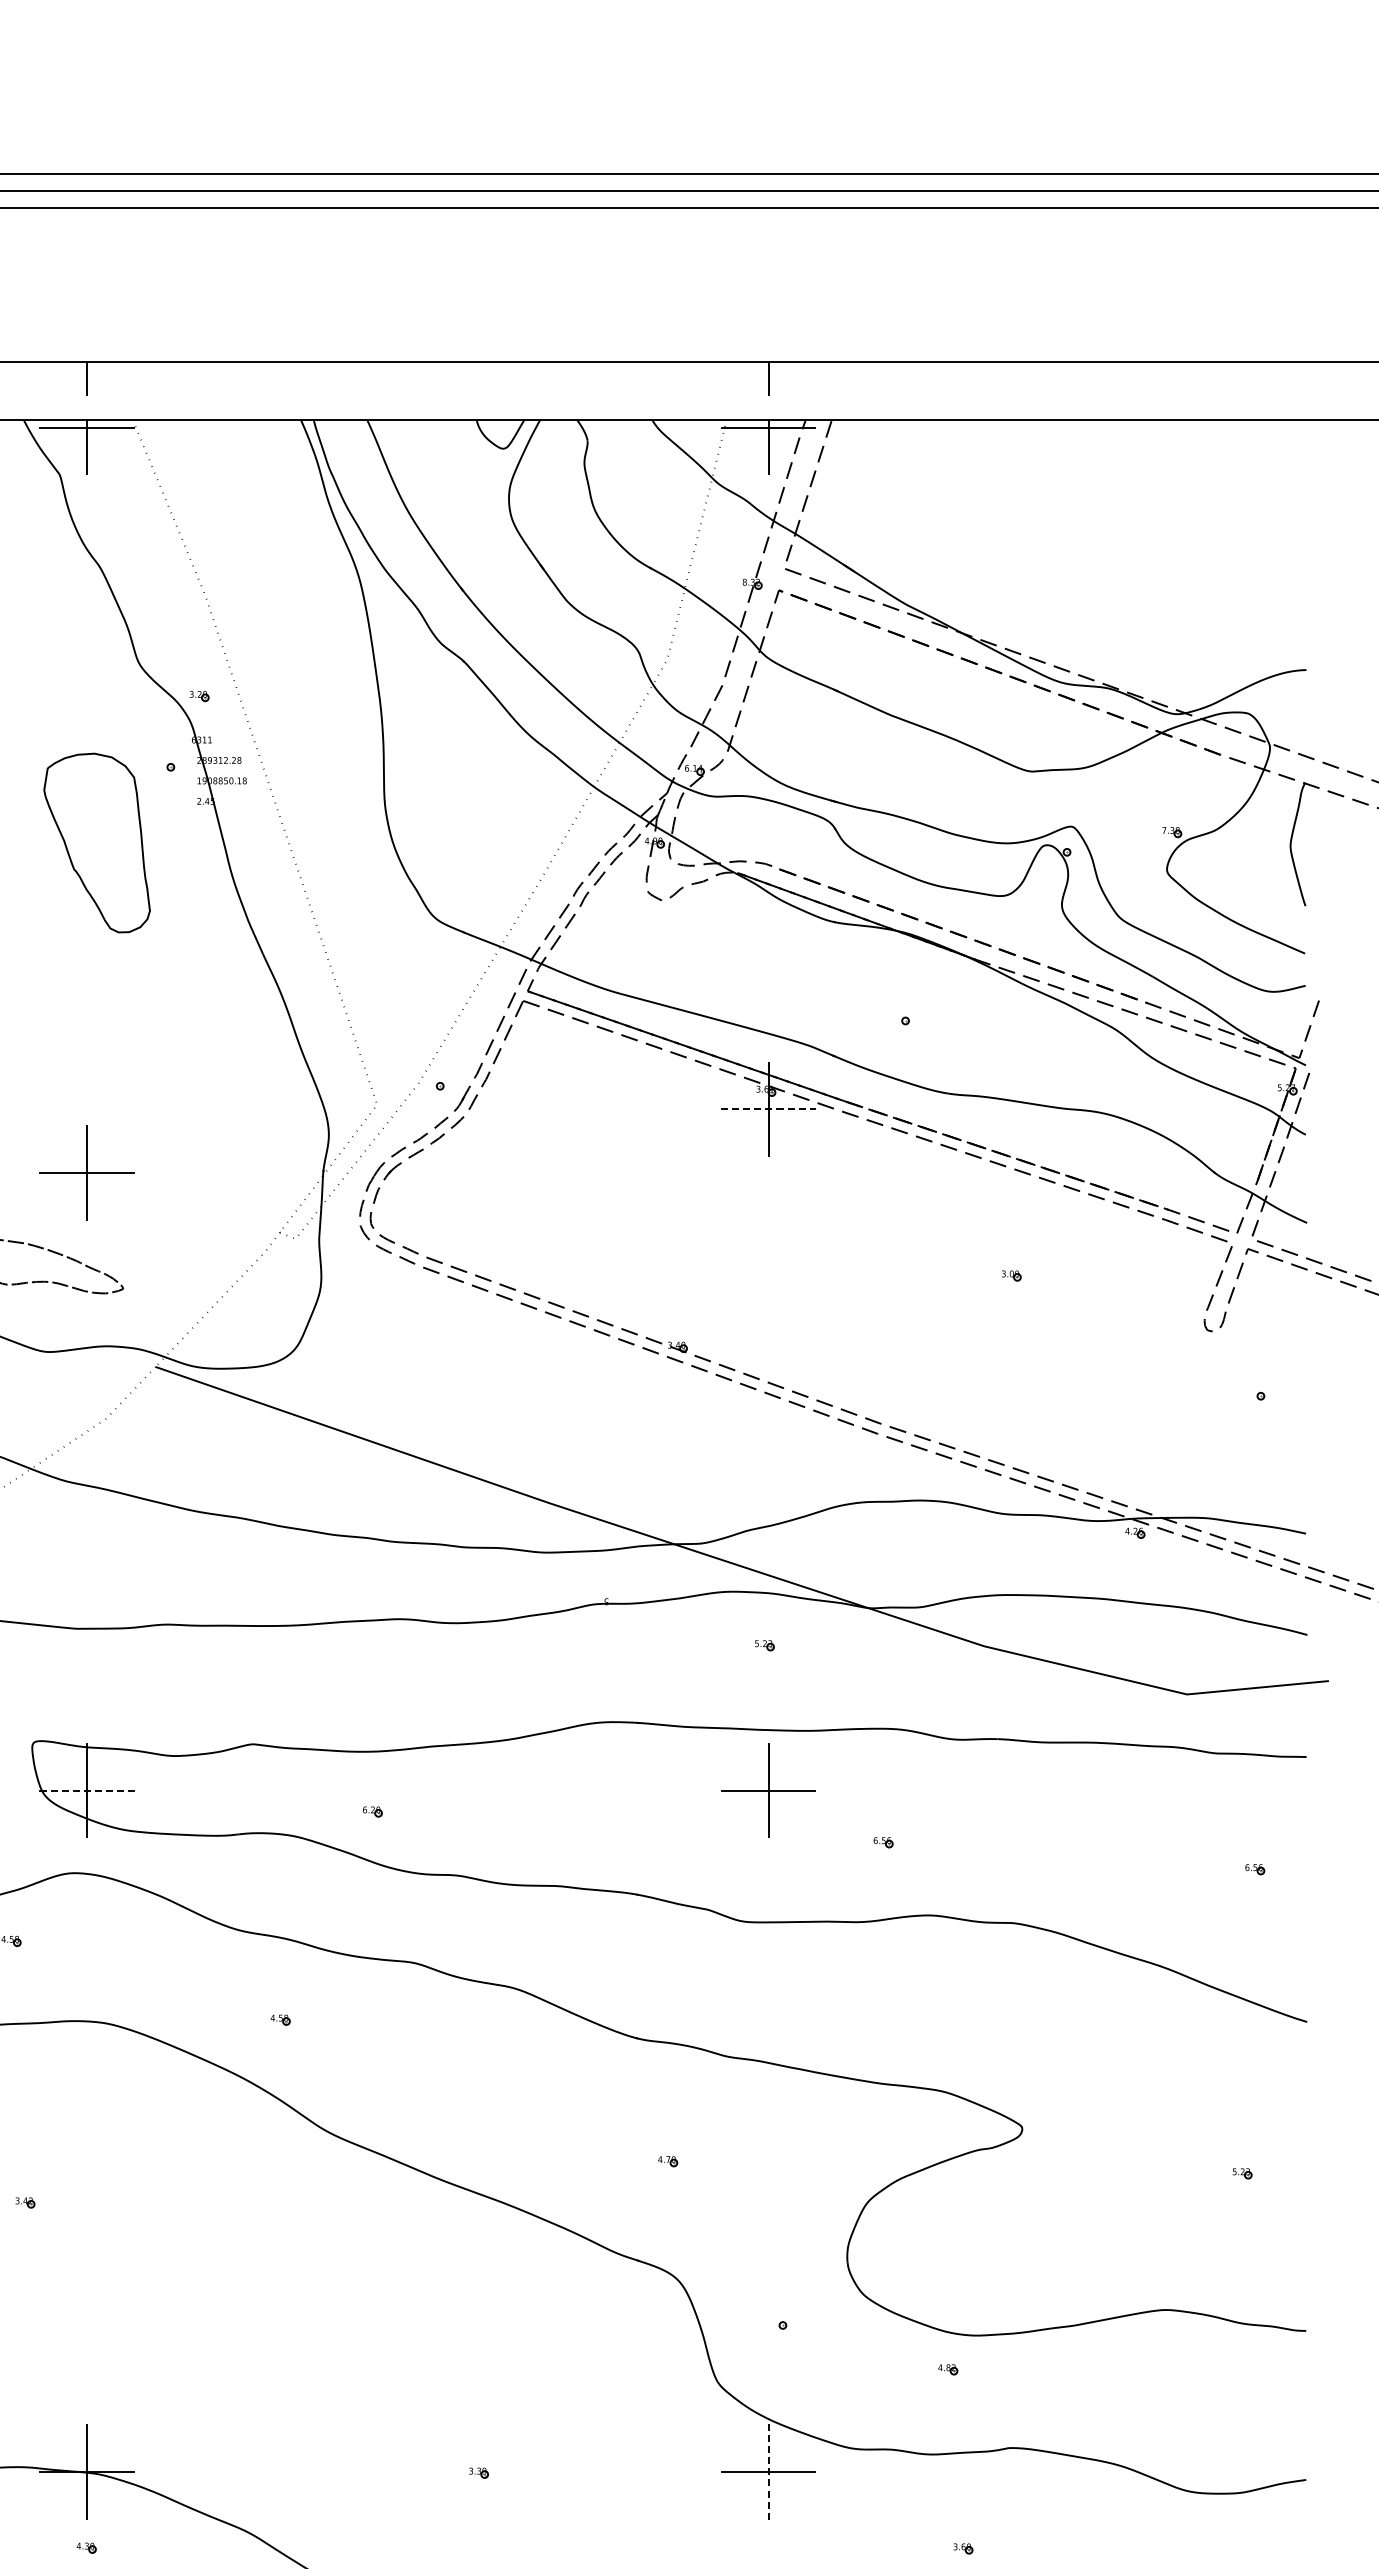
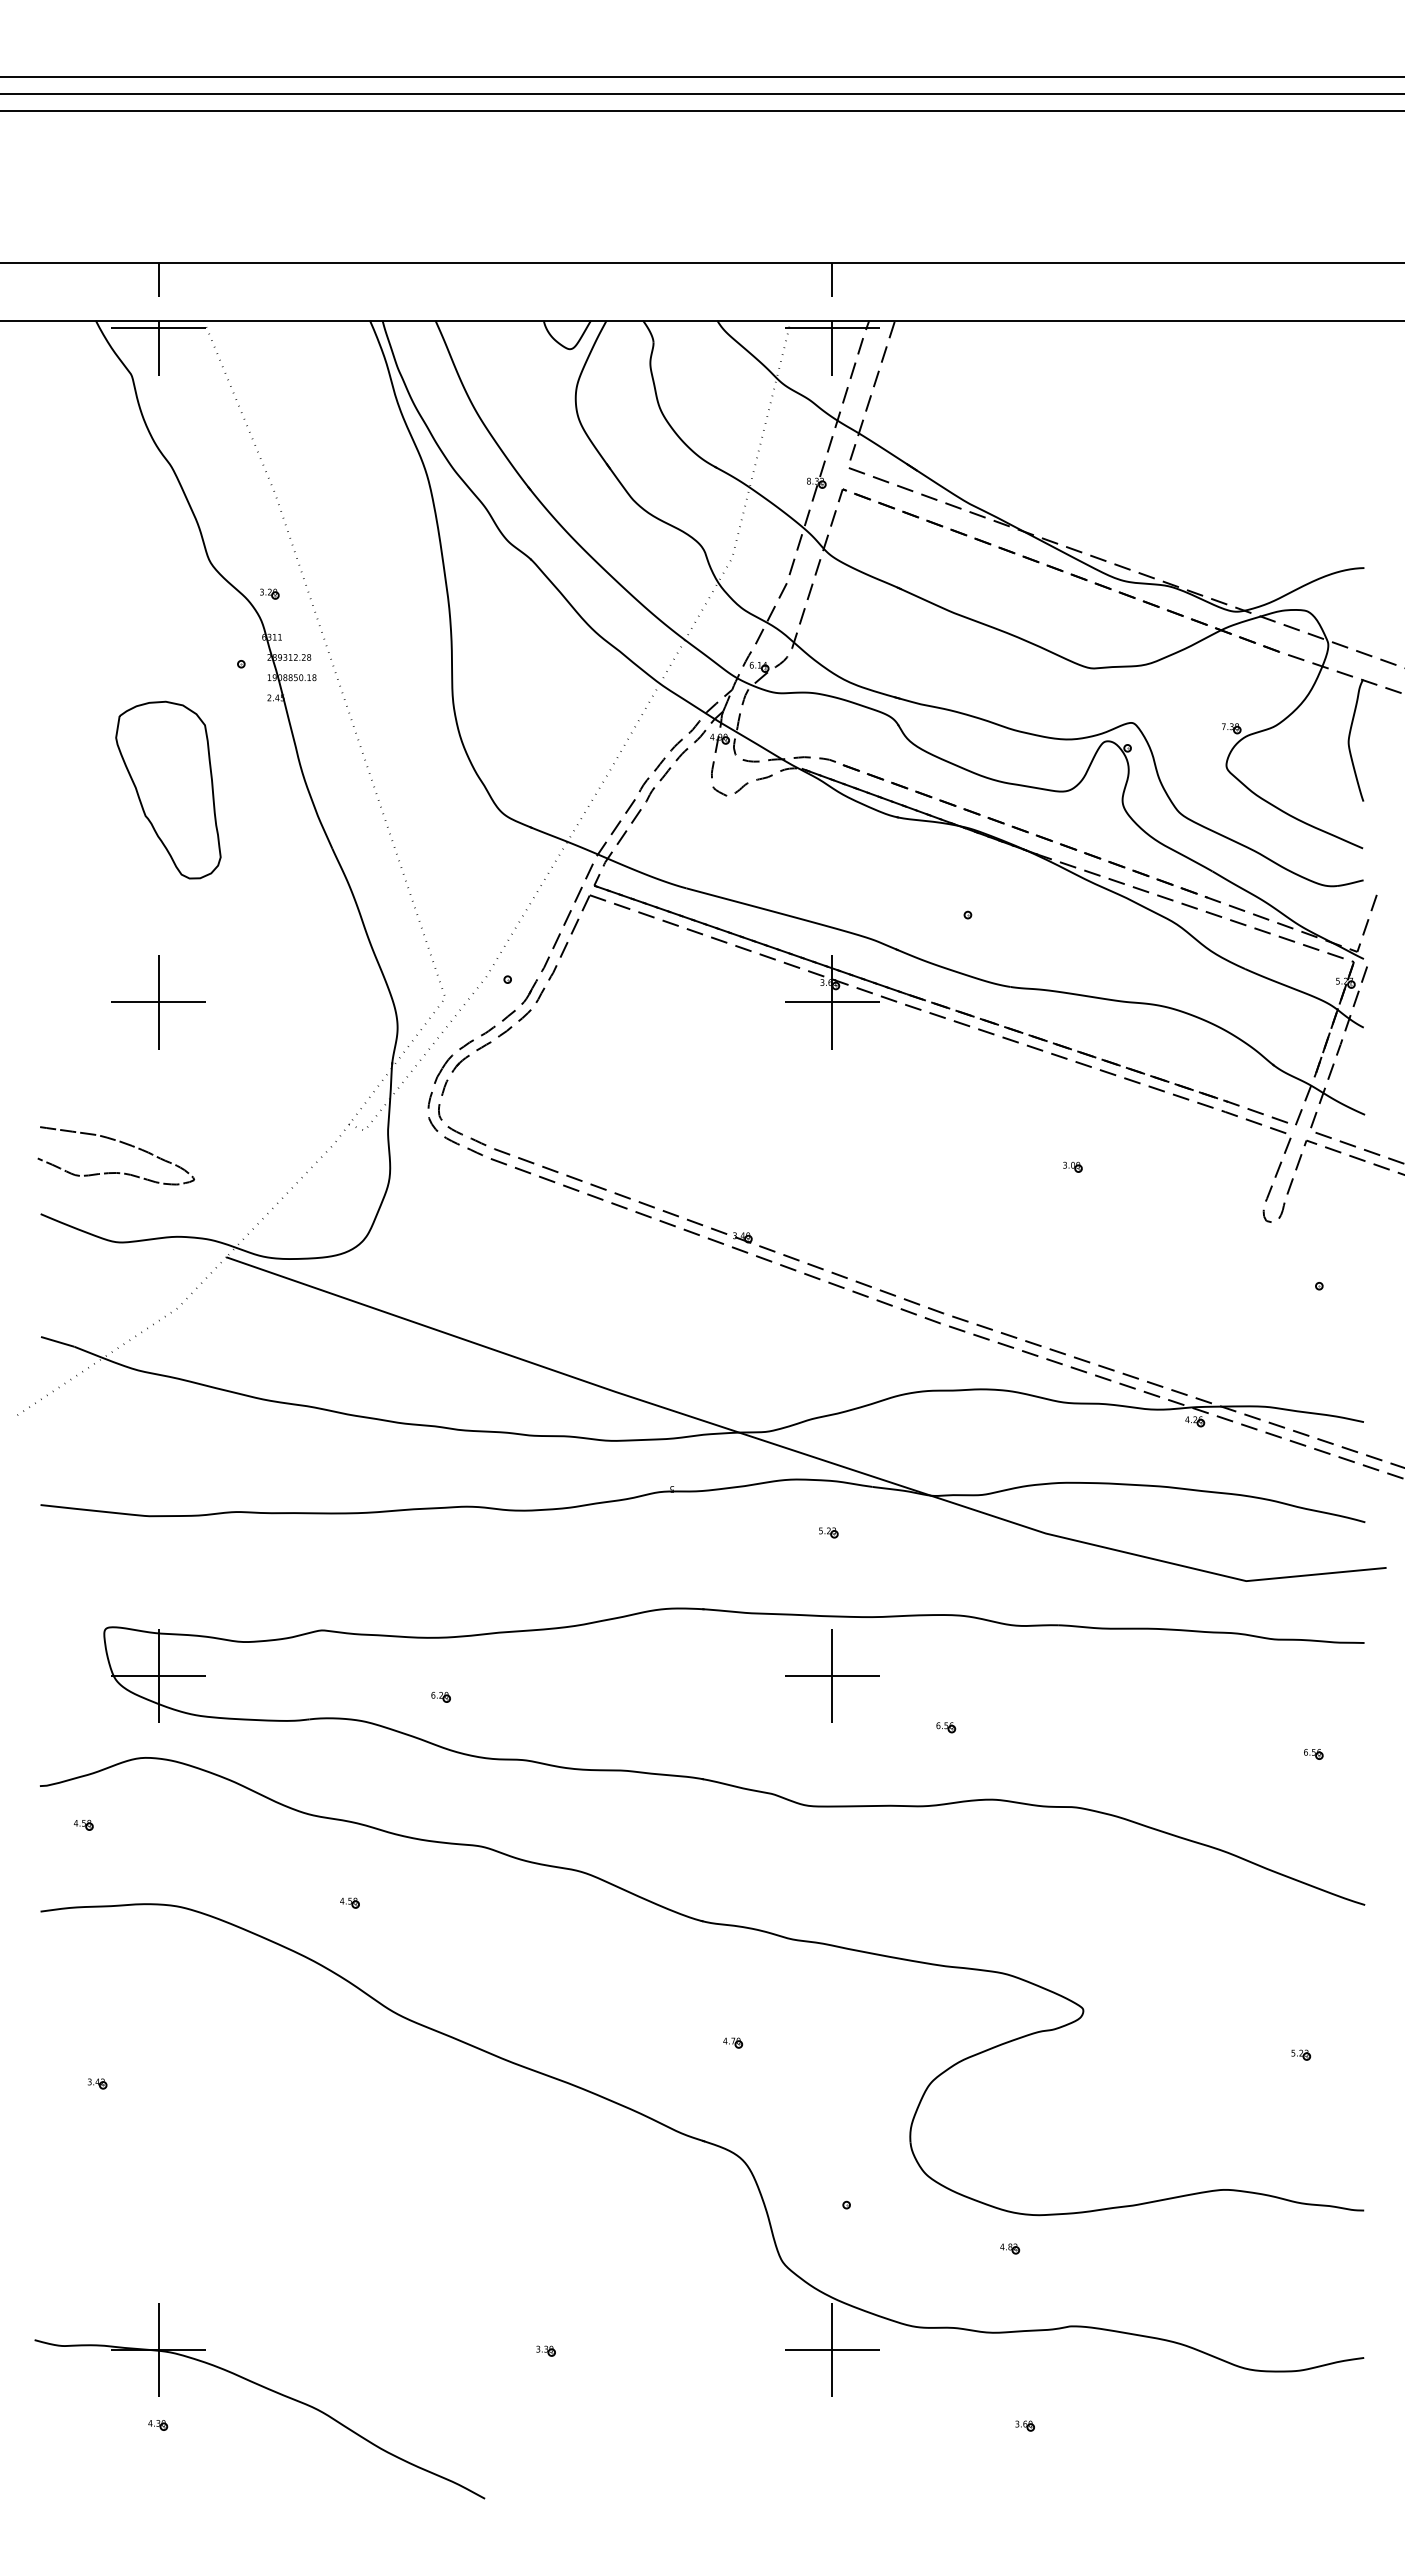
part: (97, 842) -> (168, 789), moved
line: (768, 1109) -> (832, 1002), dashed -> solid
part: (87, 1173) -> (158, 1002), moved
line: (87, 1790) -> (158, 1676), dashed -> solid
line: (768, 2472) -> (832, 2350), dashed -> solid

